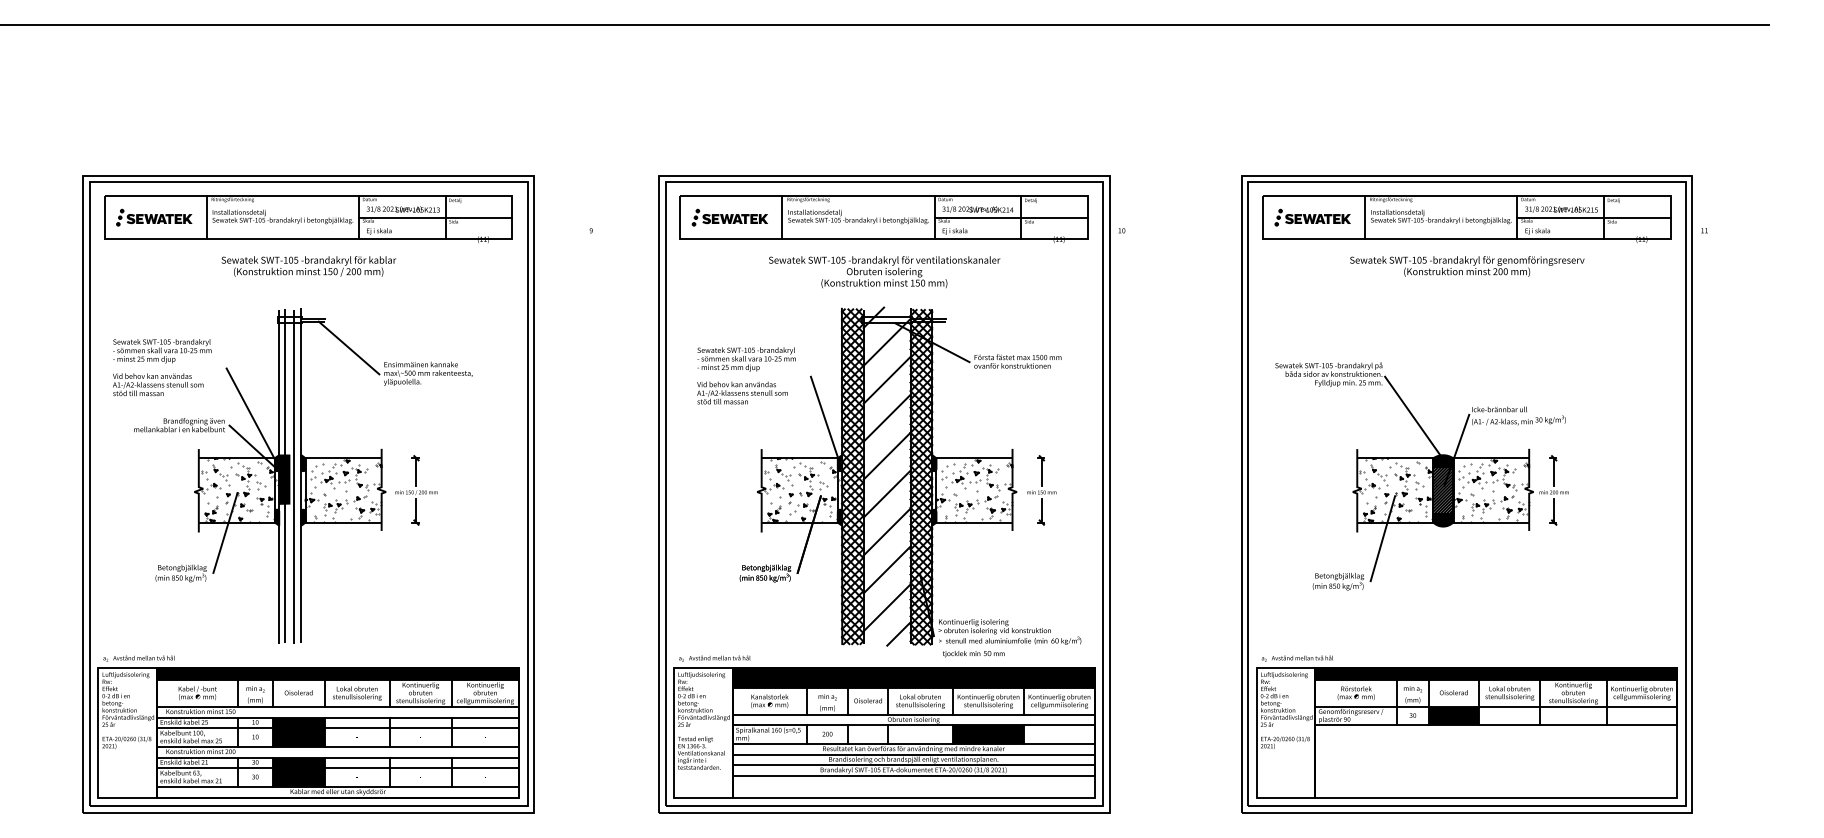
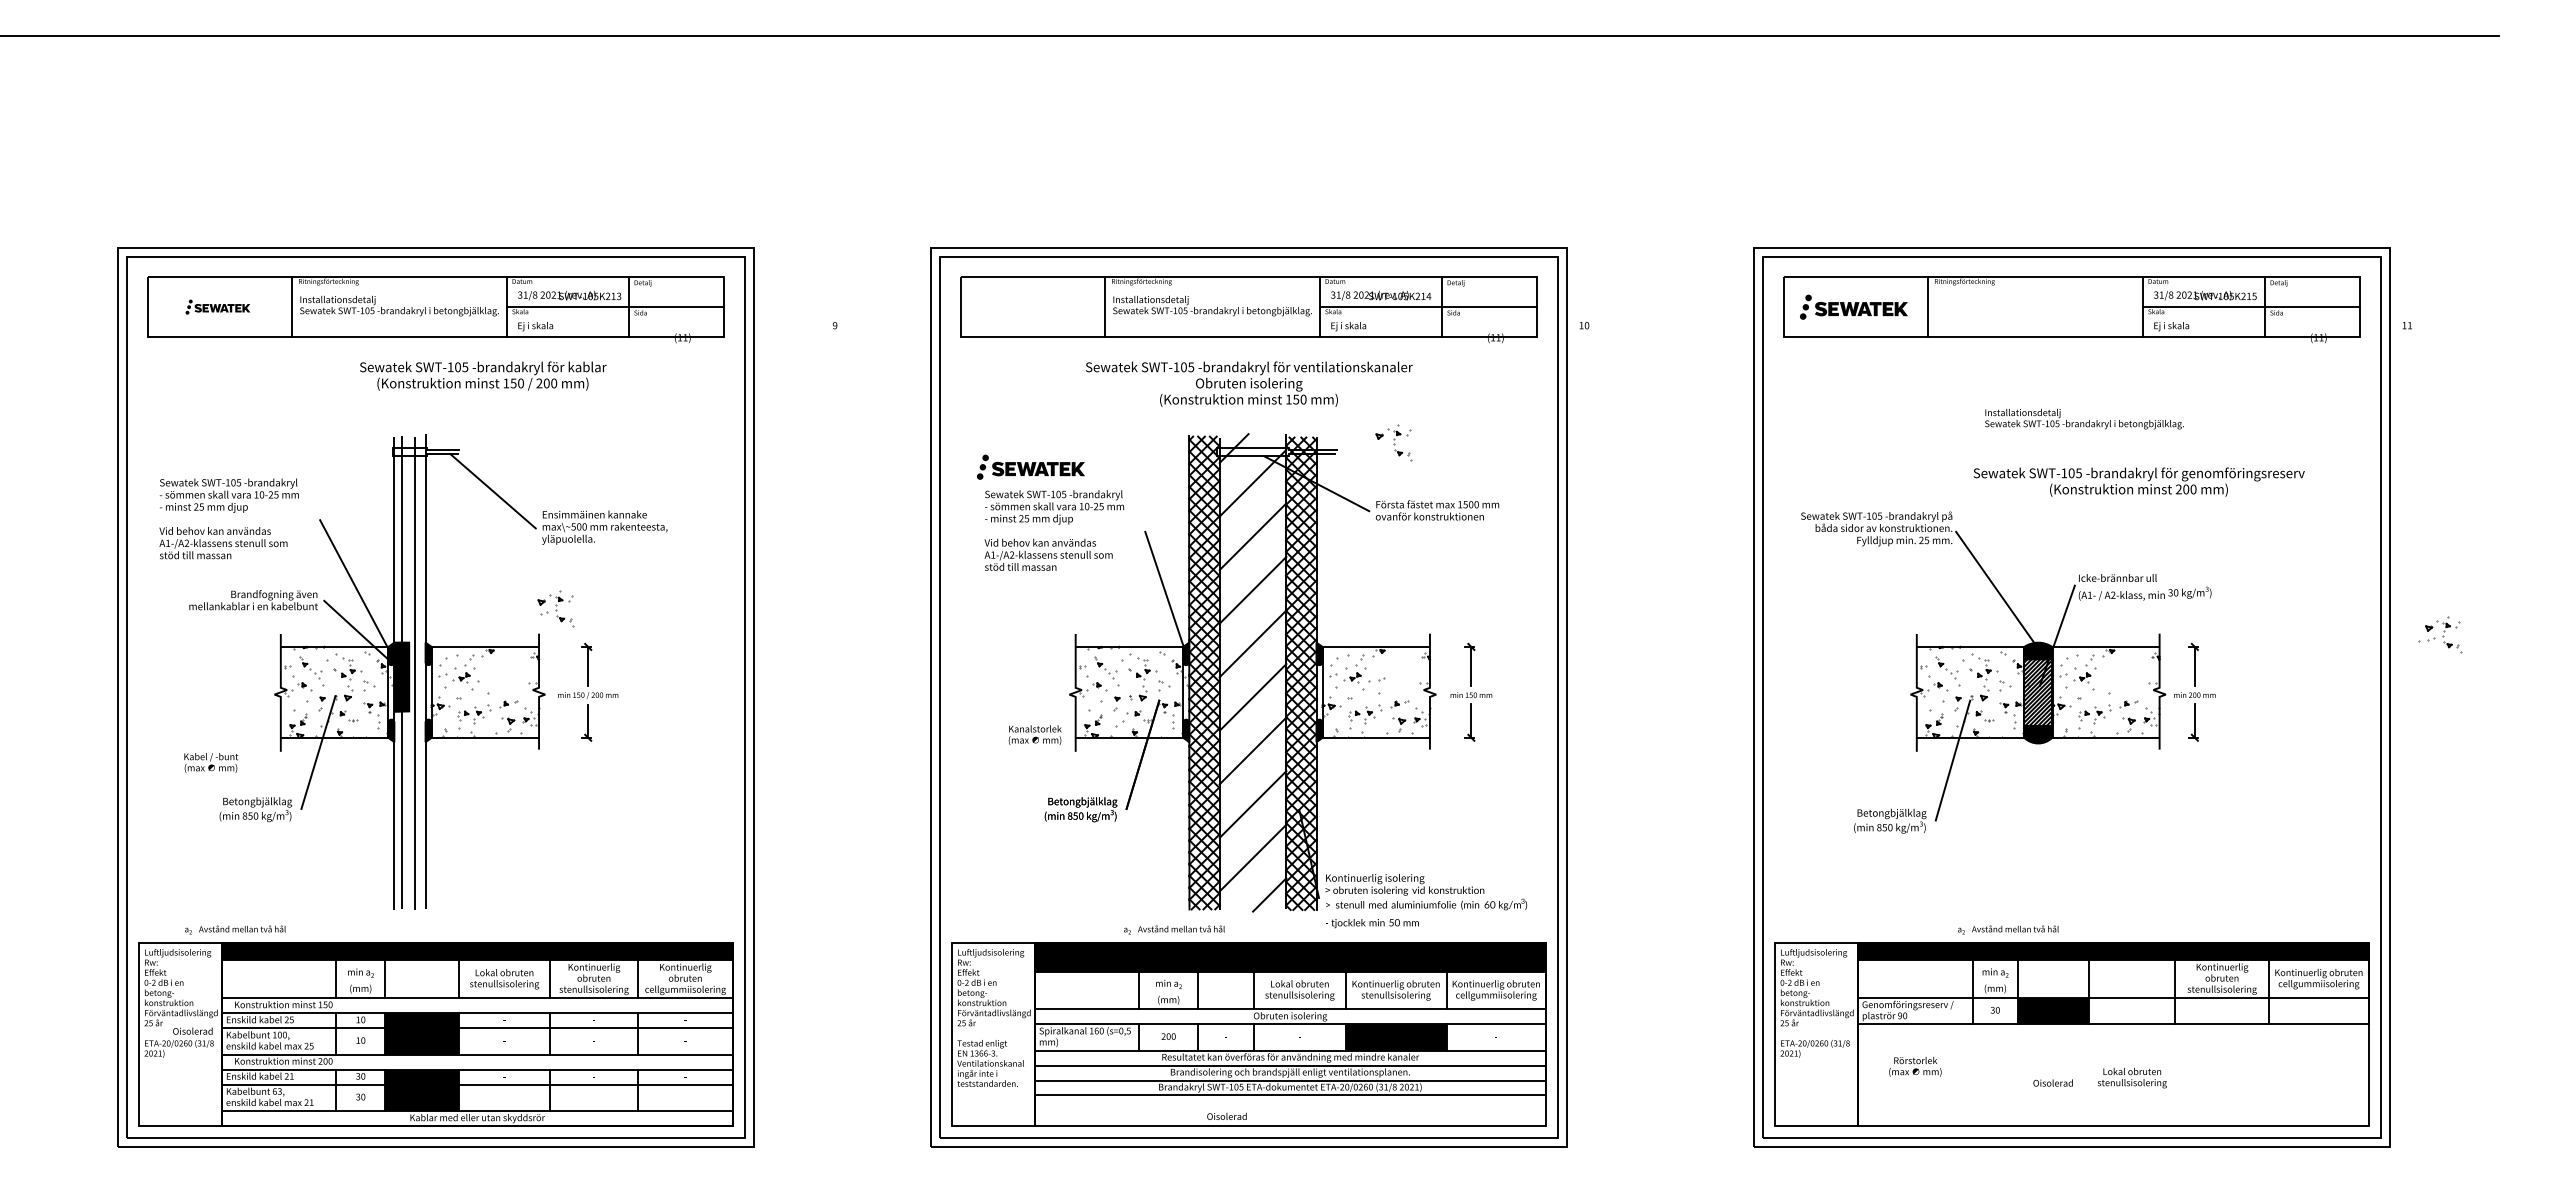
text: (1441, 216) -> (2084, 418), moved
part: (153, 217) -> (217, 306), size x0.6
part: (729, 217) -> (1030, 466), moved
text: (309, 266) -> (483, 375), moved
text: (1466, 266) -> (2138, 481), moved
part: (355, 477) -> (555, 608), moved
part: (986, 477) -> (1393, 442), moved
part: (1501, 477) -> (2440, 634), moved
text: (139, 658) -> (235, 929), moved
text: (714, 658) -> (1174, 929), moved
text: (1297, 658) -> (2008, 929), moved
text: (298, 692) -> (192, 1030), moved
text: (1453, 692) -> (2052, 1082), moved
text: (197, 693) -> (211, 762), moved
text: (1356, 693) -> (1915, 1066), moved
text: (1509, 693) -> (2131, 1077), moved
text: (867, 700) -> (1226, 1115), moved
text: (769, 701) -> (1034, 735), moved

